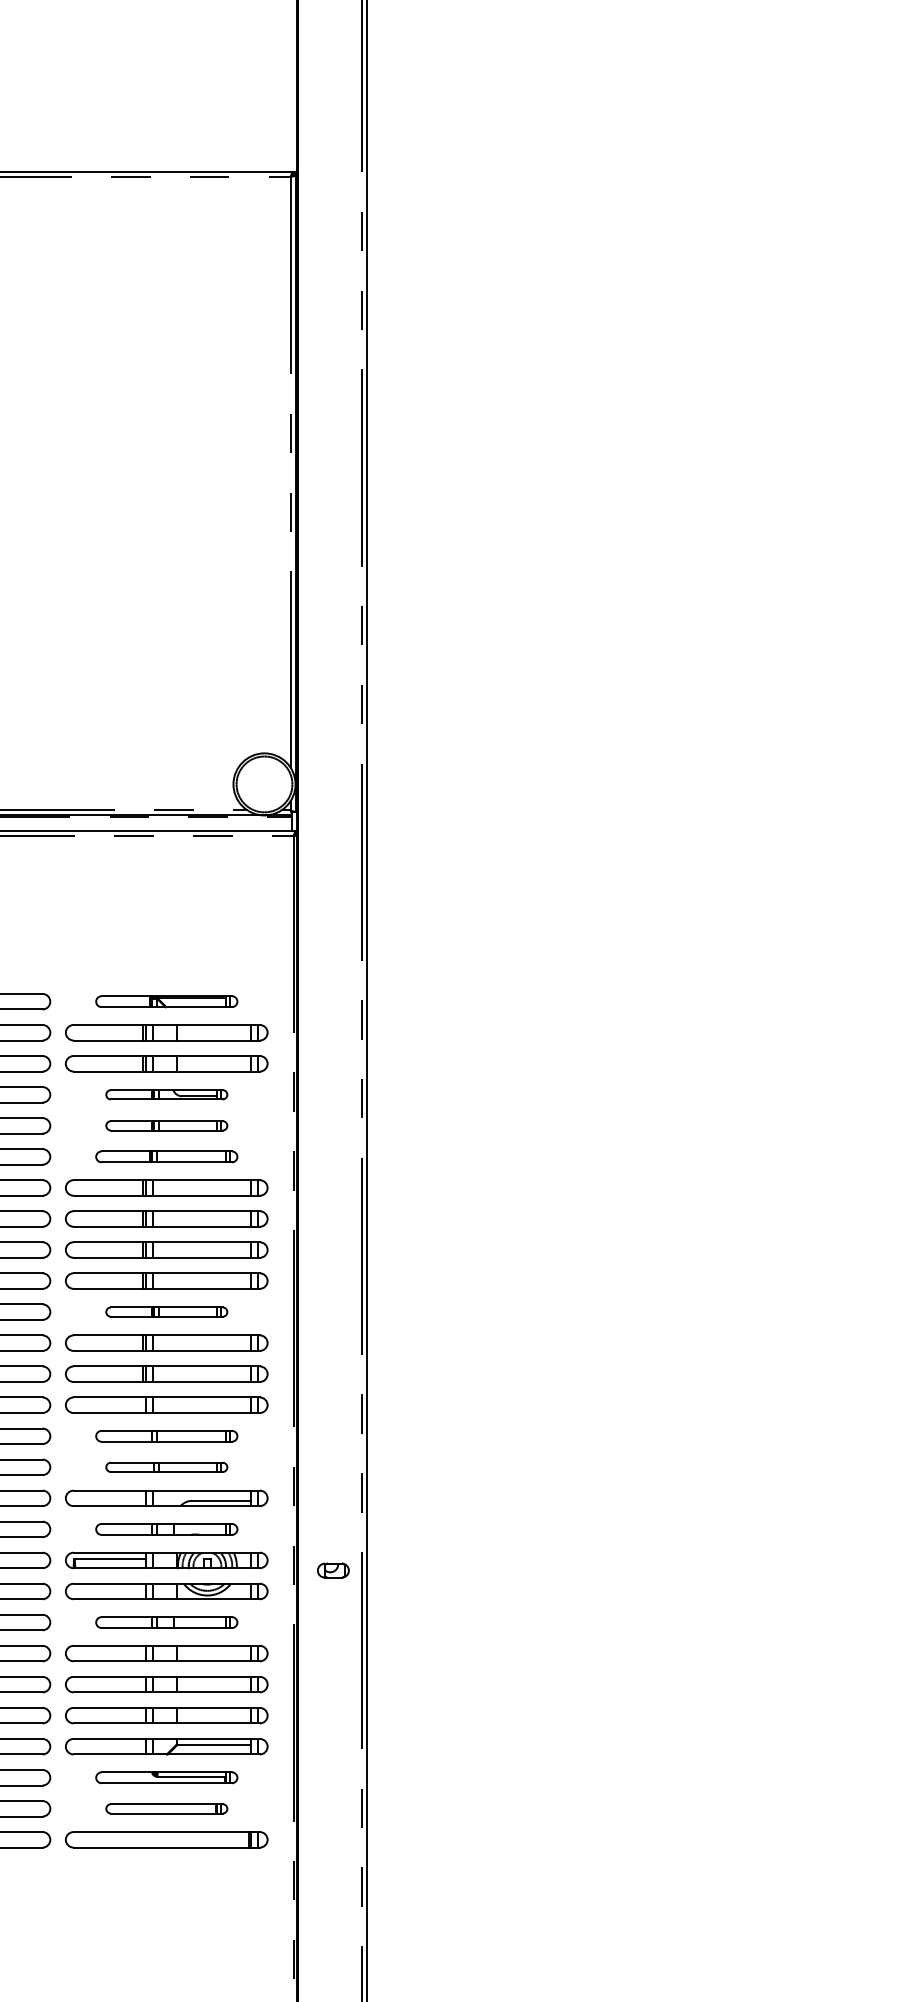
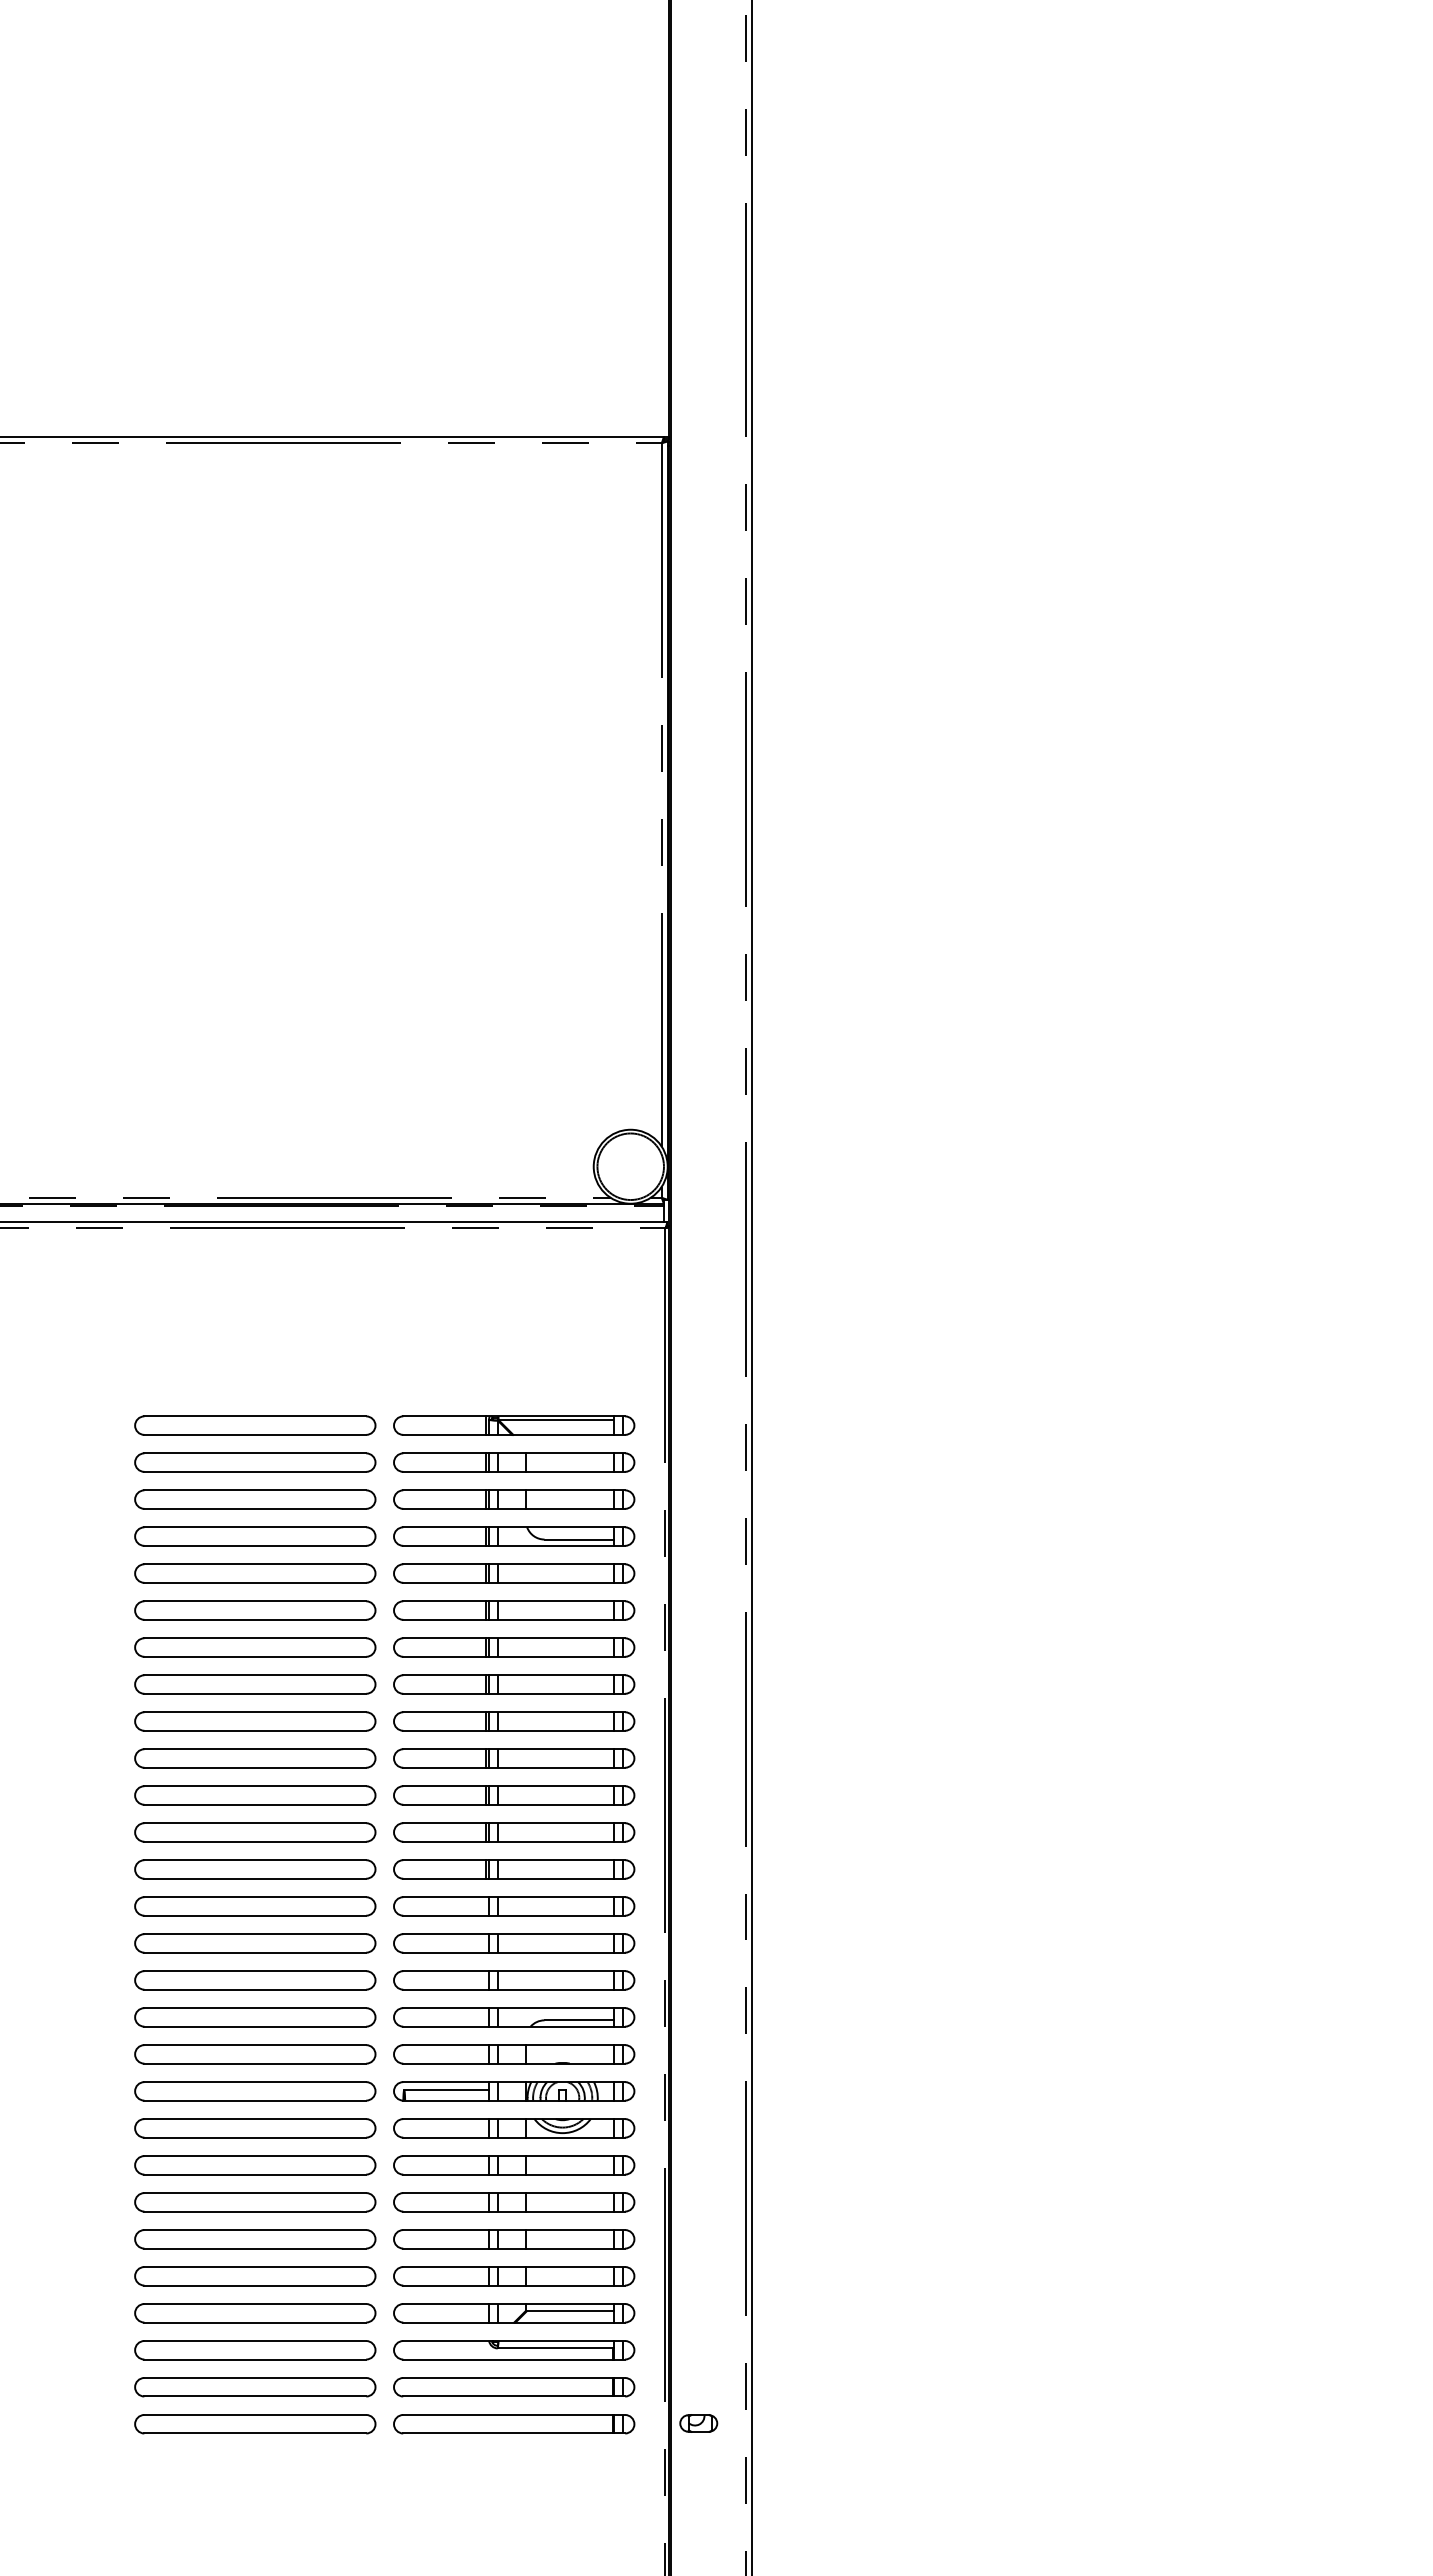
part: (166, 1001) -> (514, 1425), size x1.43
part: (166, 1094) -> (514, 1536), size x1.67
part: (166, 1125) -> (514, 1573), size x1.67
part: (166, 1156) -> (514, 1610), size x1.43
part: (166, 1312) -> (514, 1795), size x1.67
part: (166, 1436) -> (514, 1943), size x1.43
part: (166, 1467) -> (514, 1980), size x1.67
part: (166, 1529) -> (514, 2054), size x1.43
part: (333, 1570) -> (698, 2423), moved
part: (166, 1622) -> (514, 2165), size x1.43
part: (166, 1777) -> (514, 2350), size x1.43
part: (166, 1809) -> (514, 2387), size x1.67

